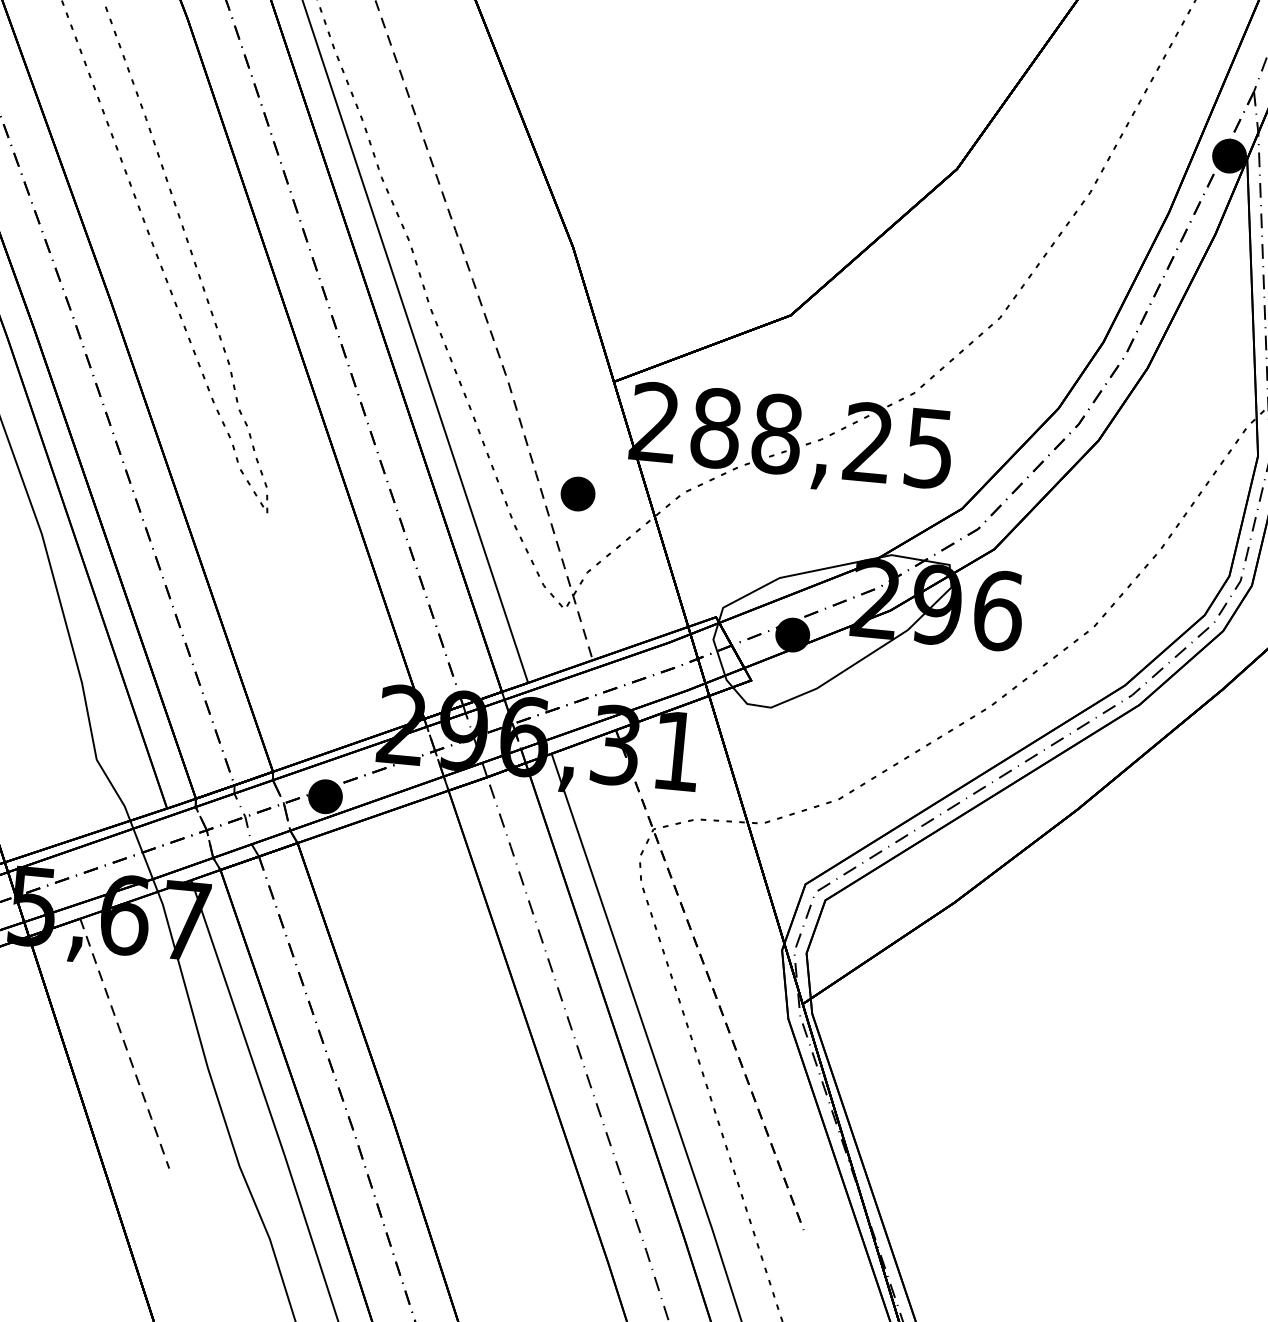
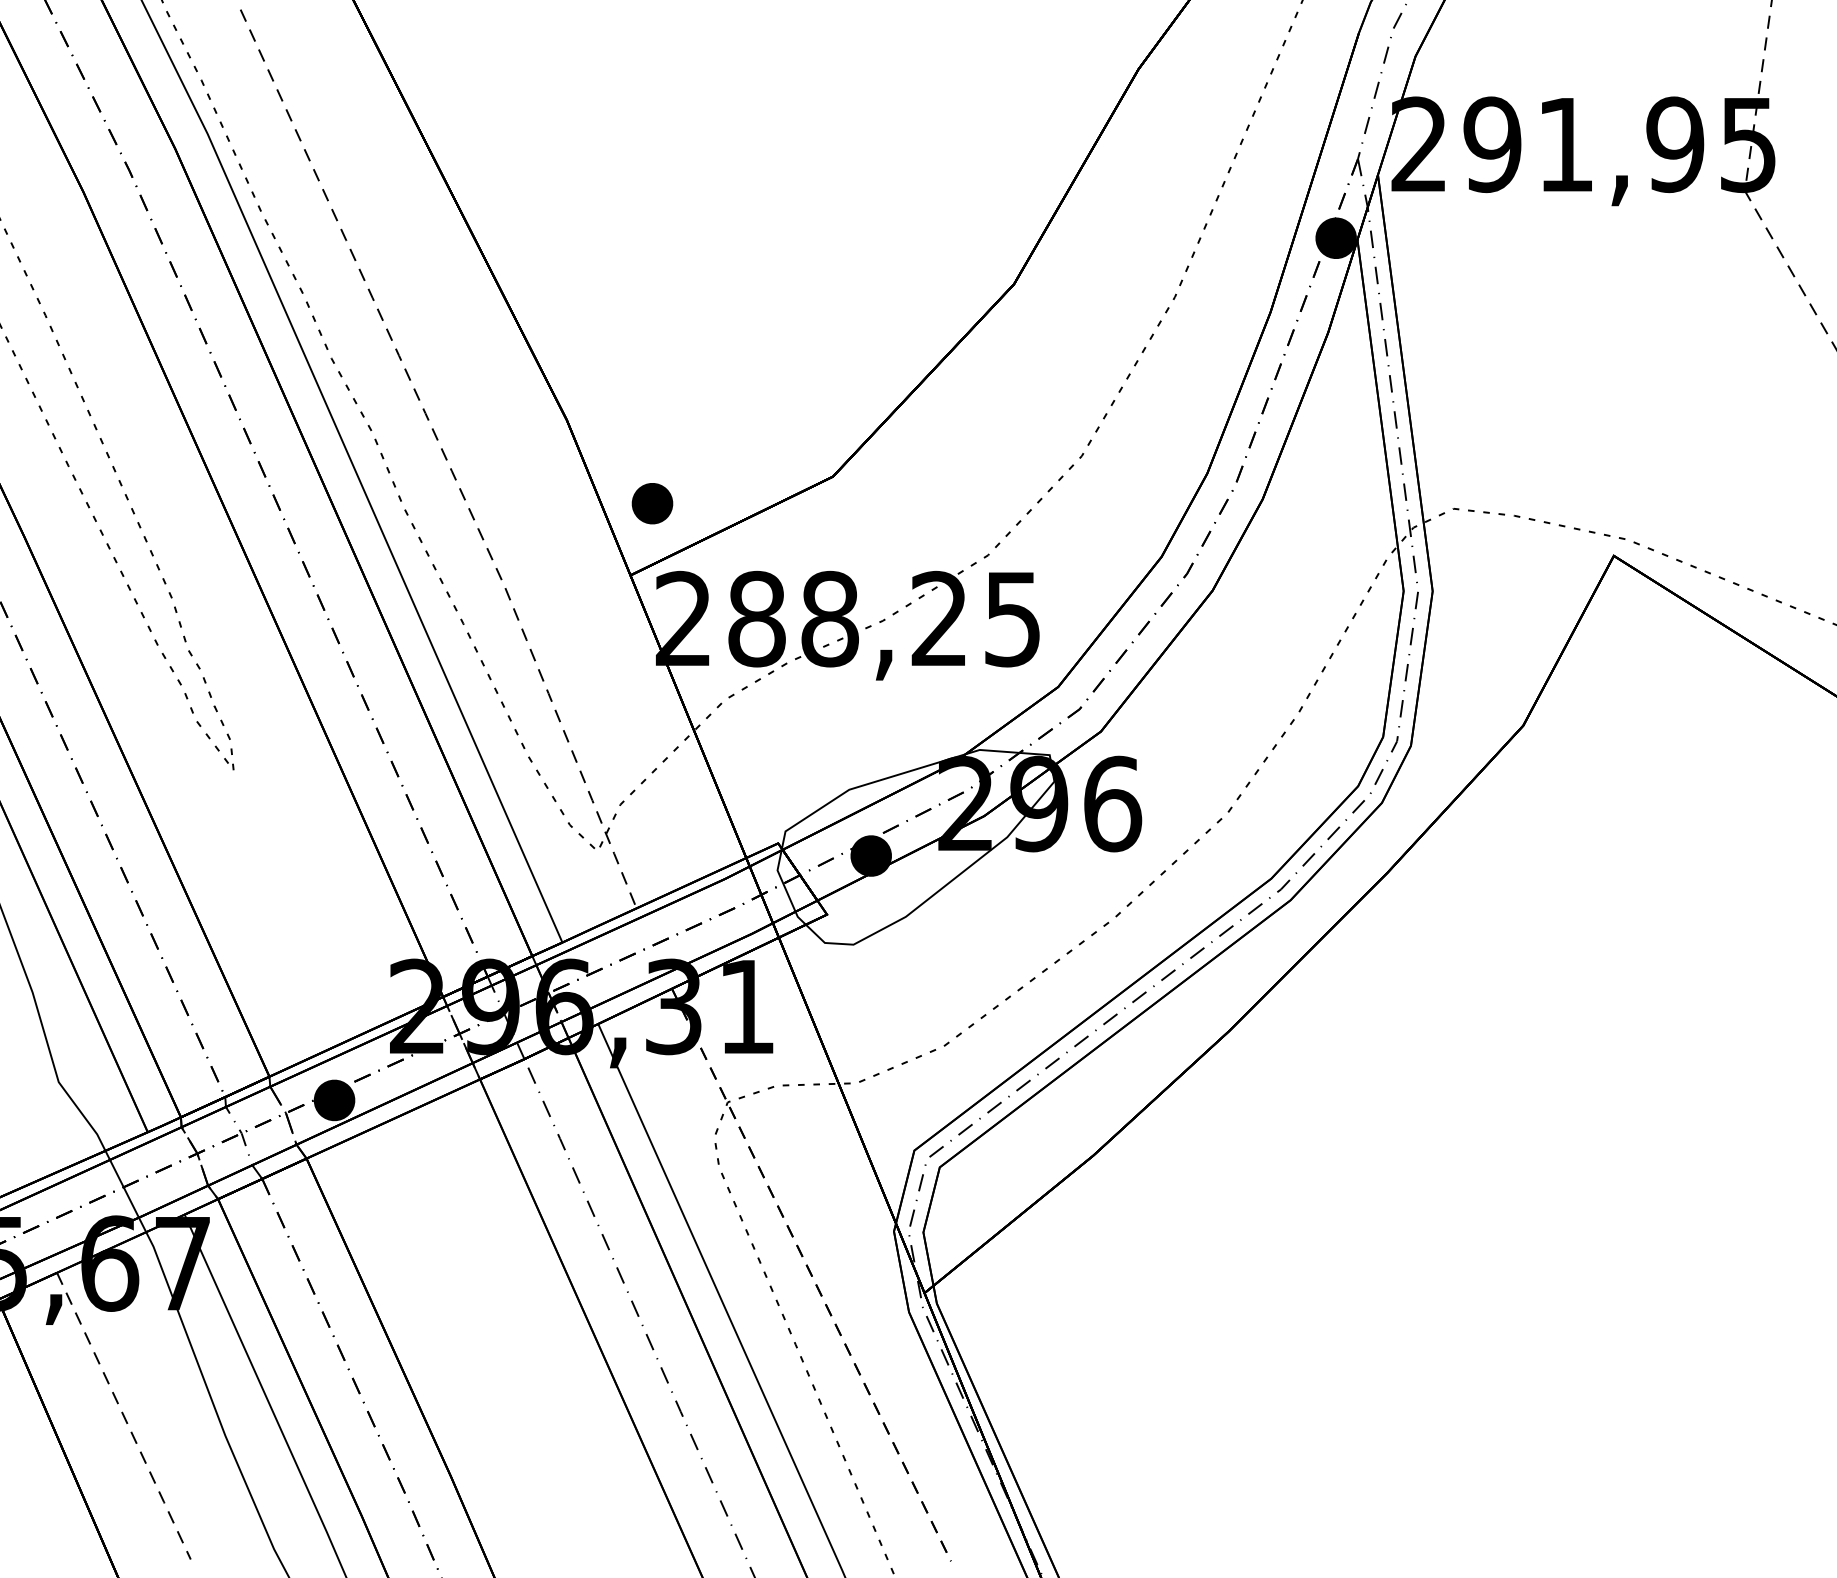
part: (578, 493) -> (652, 503), moved

